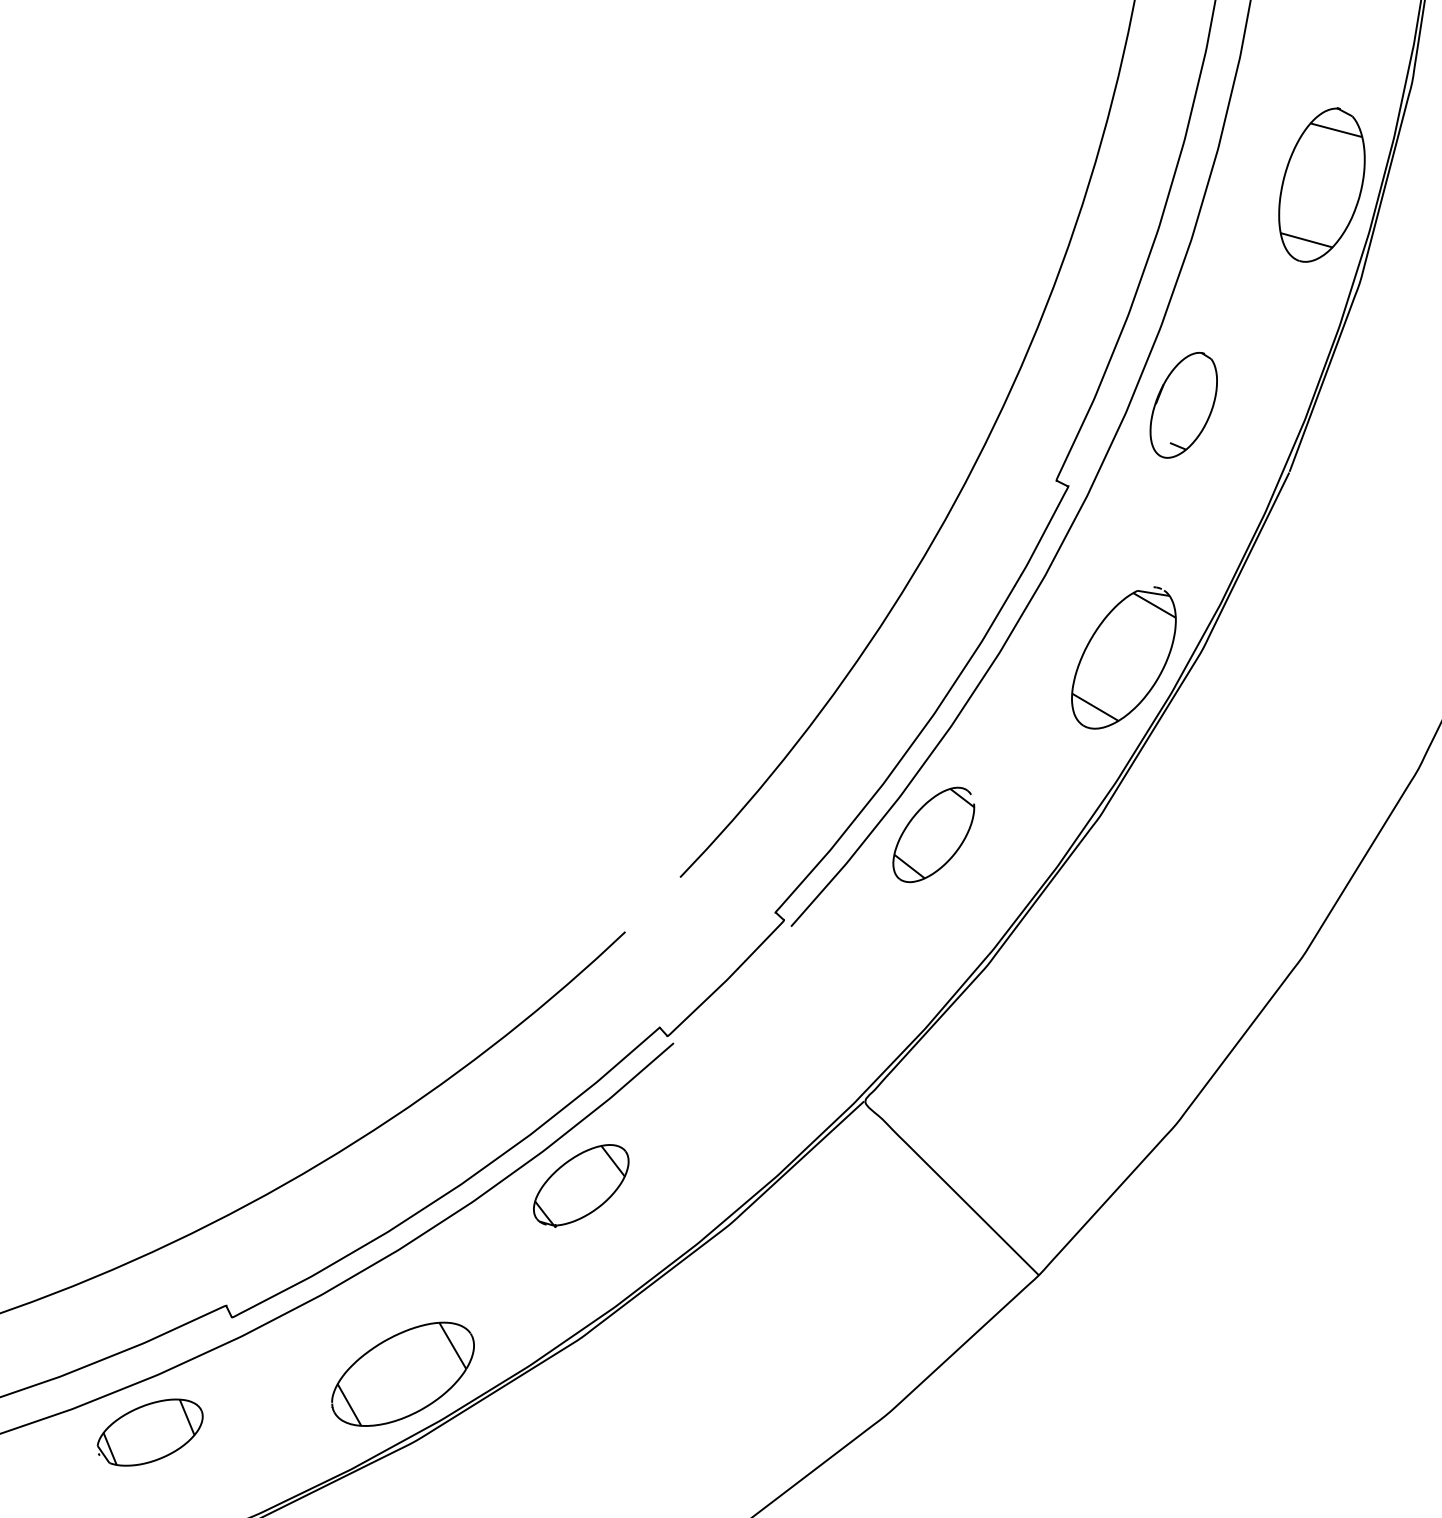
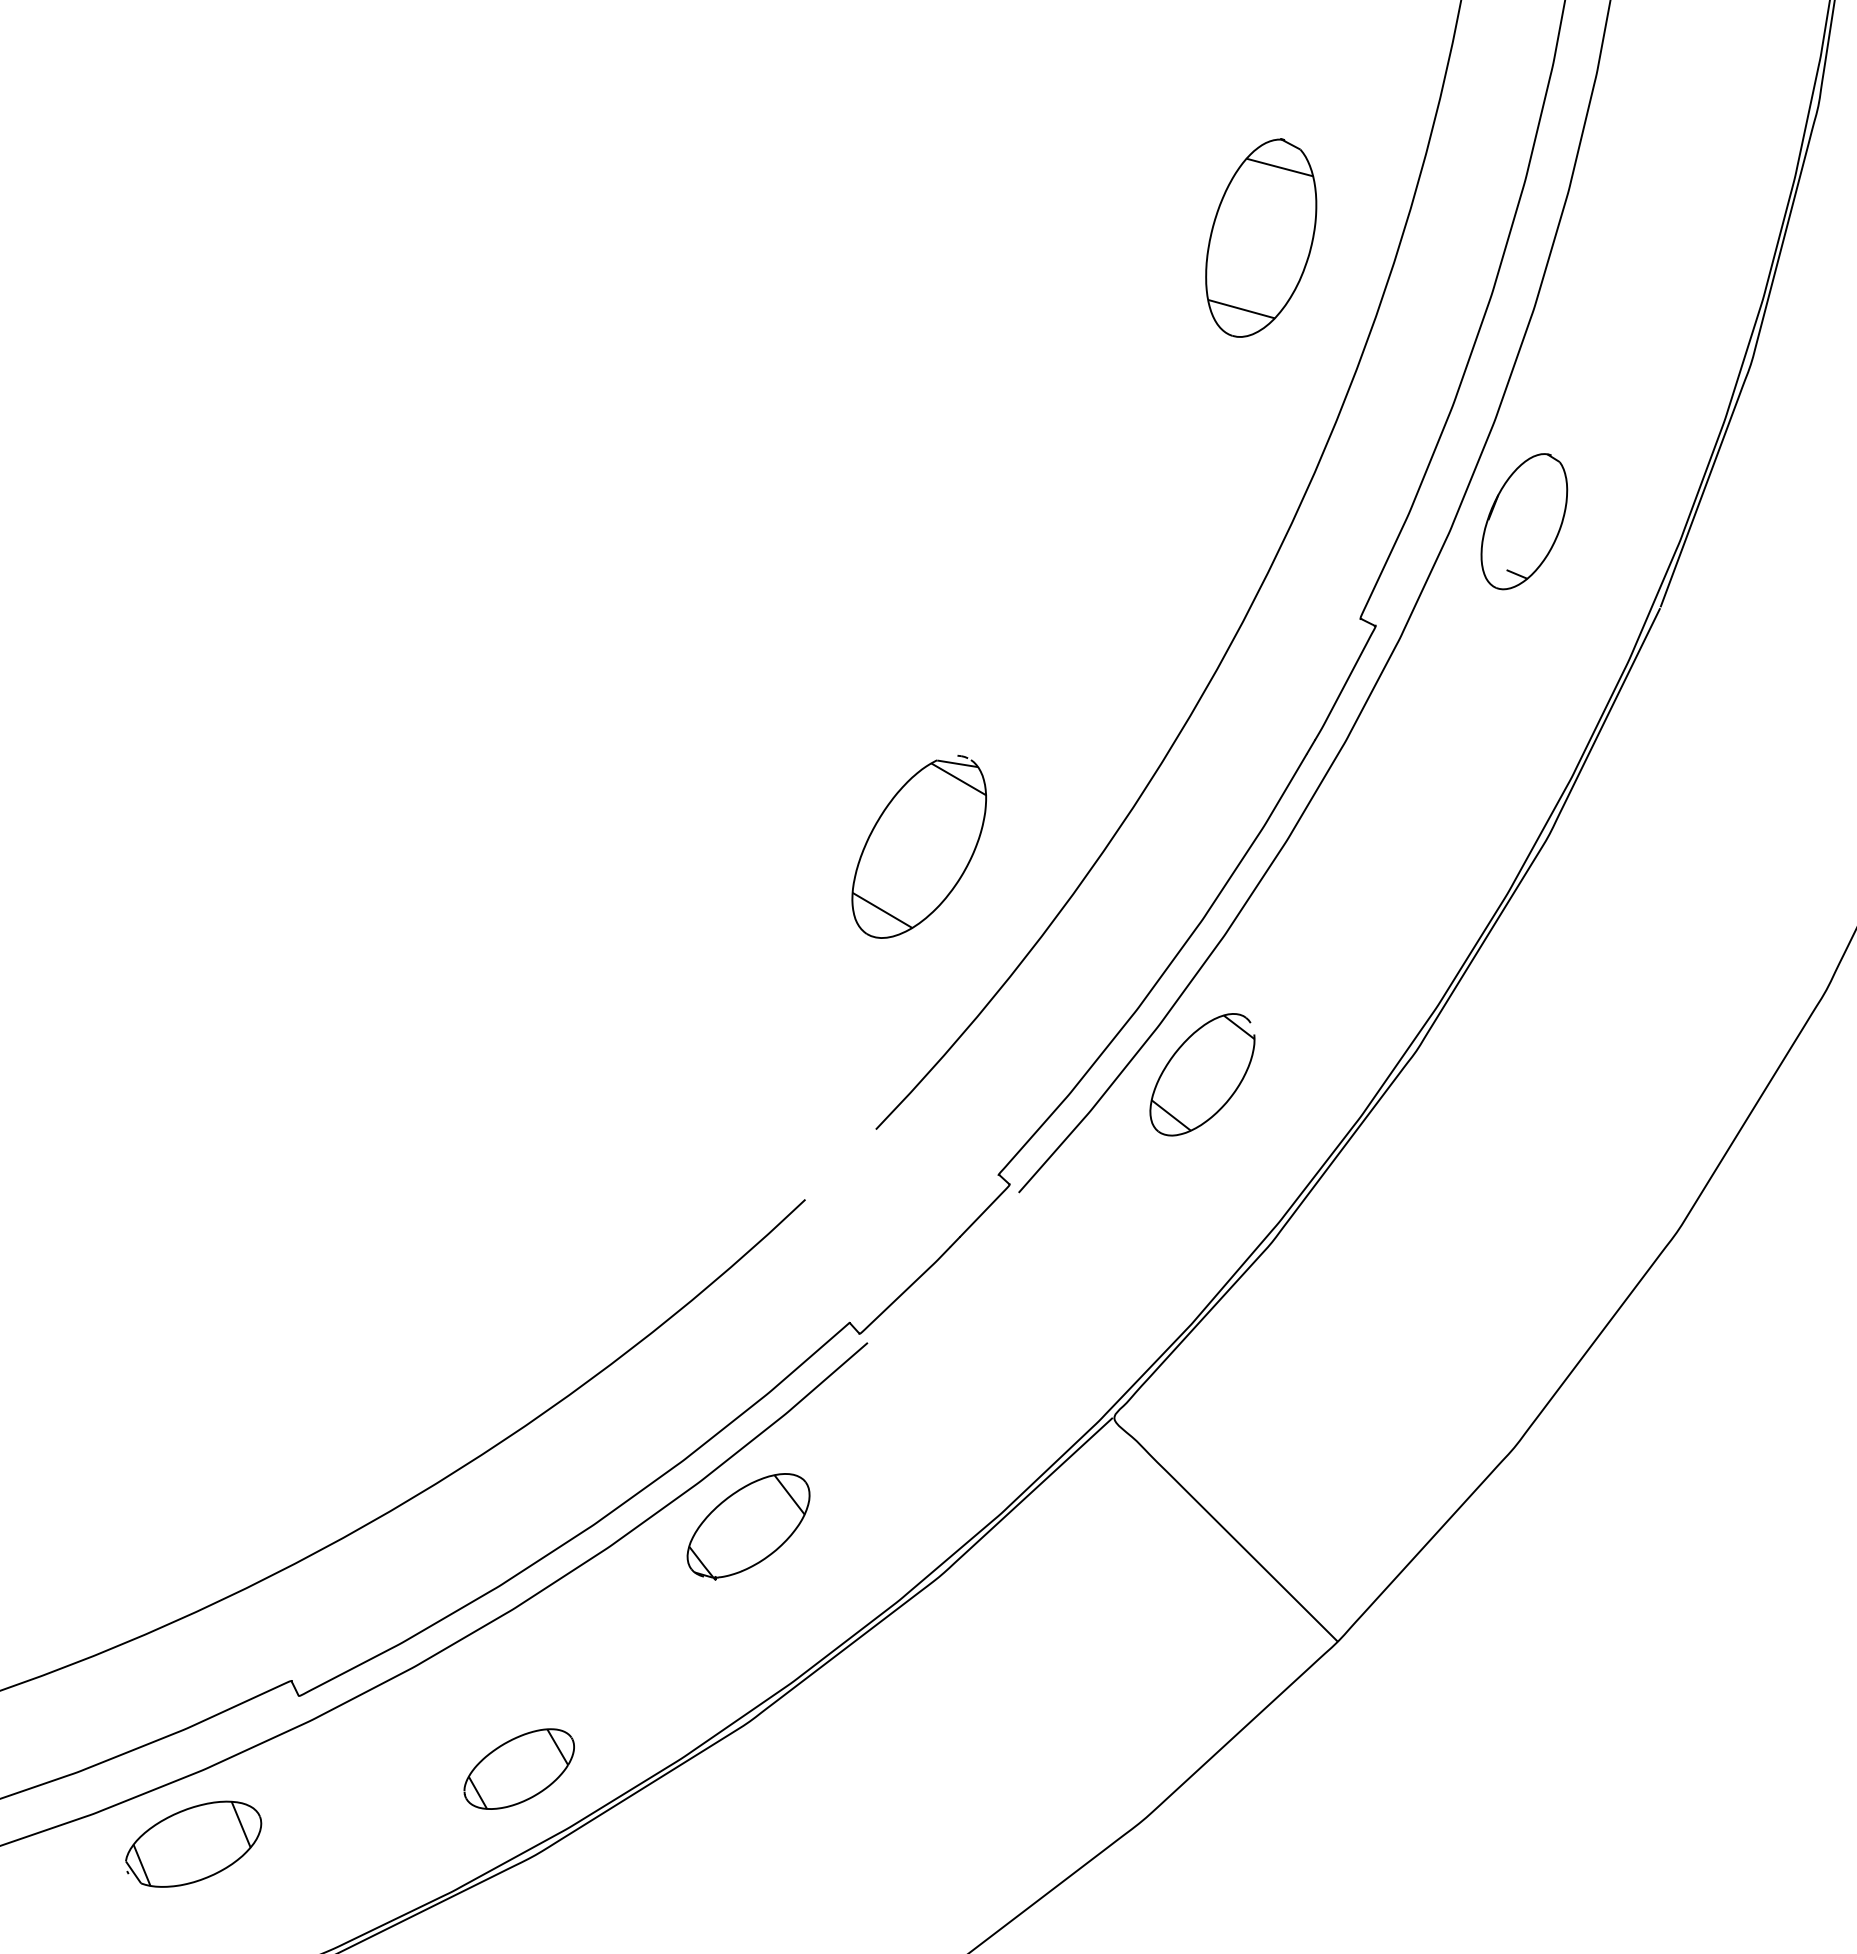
part: (1322, 184) -> (1261, 237), moved
part: (1123, 657) -> (918, 846), moved
part: (403, 1373) -> (519, 1768), size x0.6

